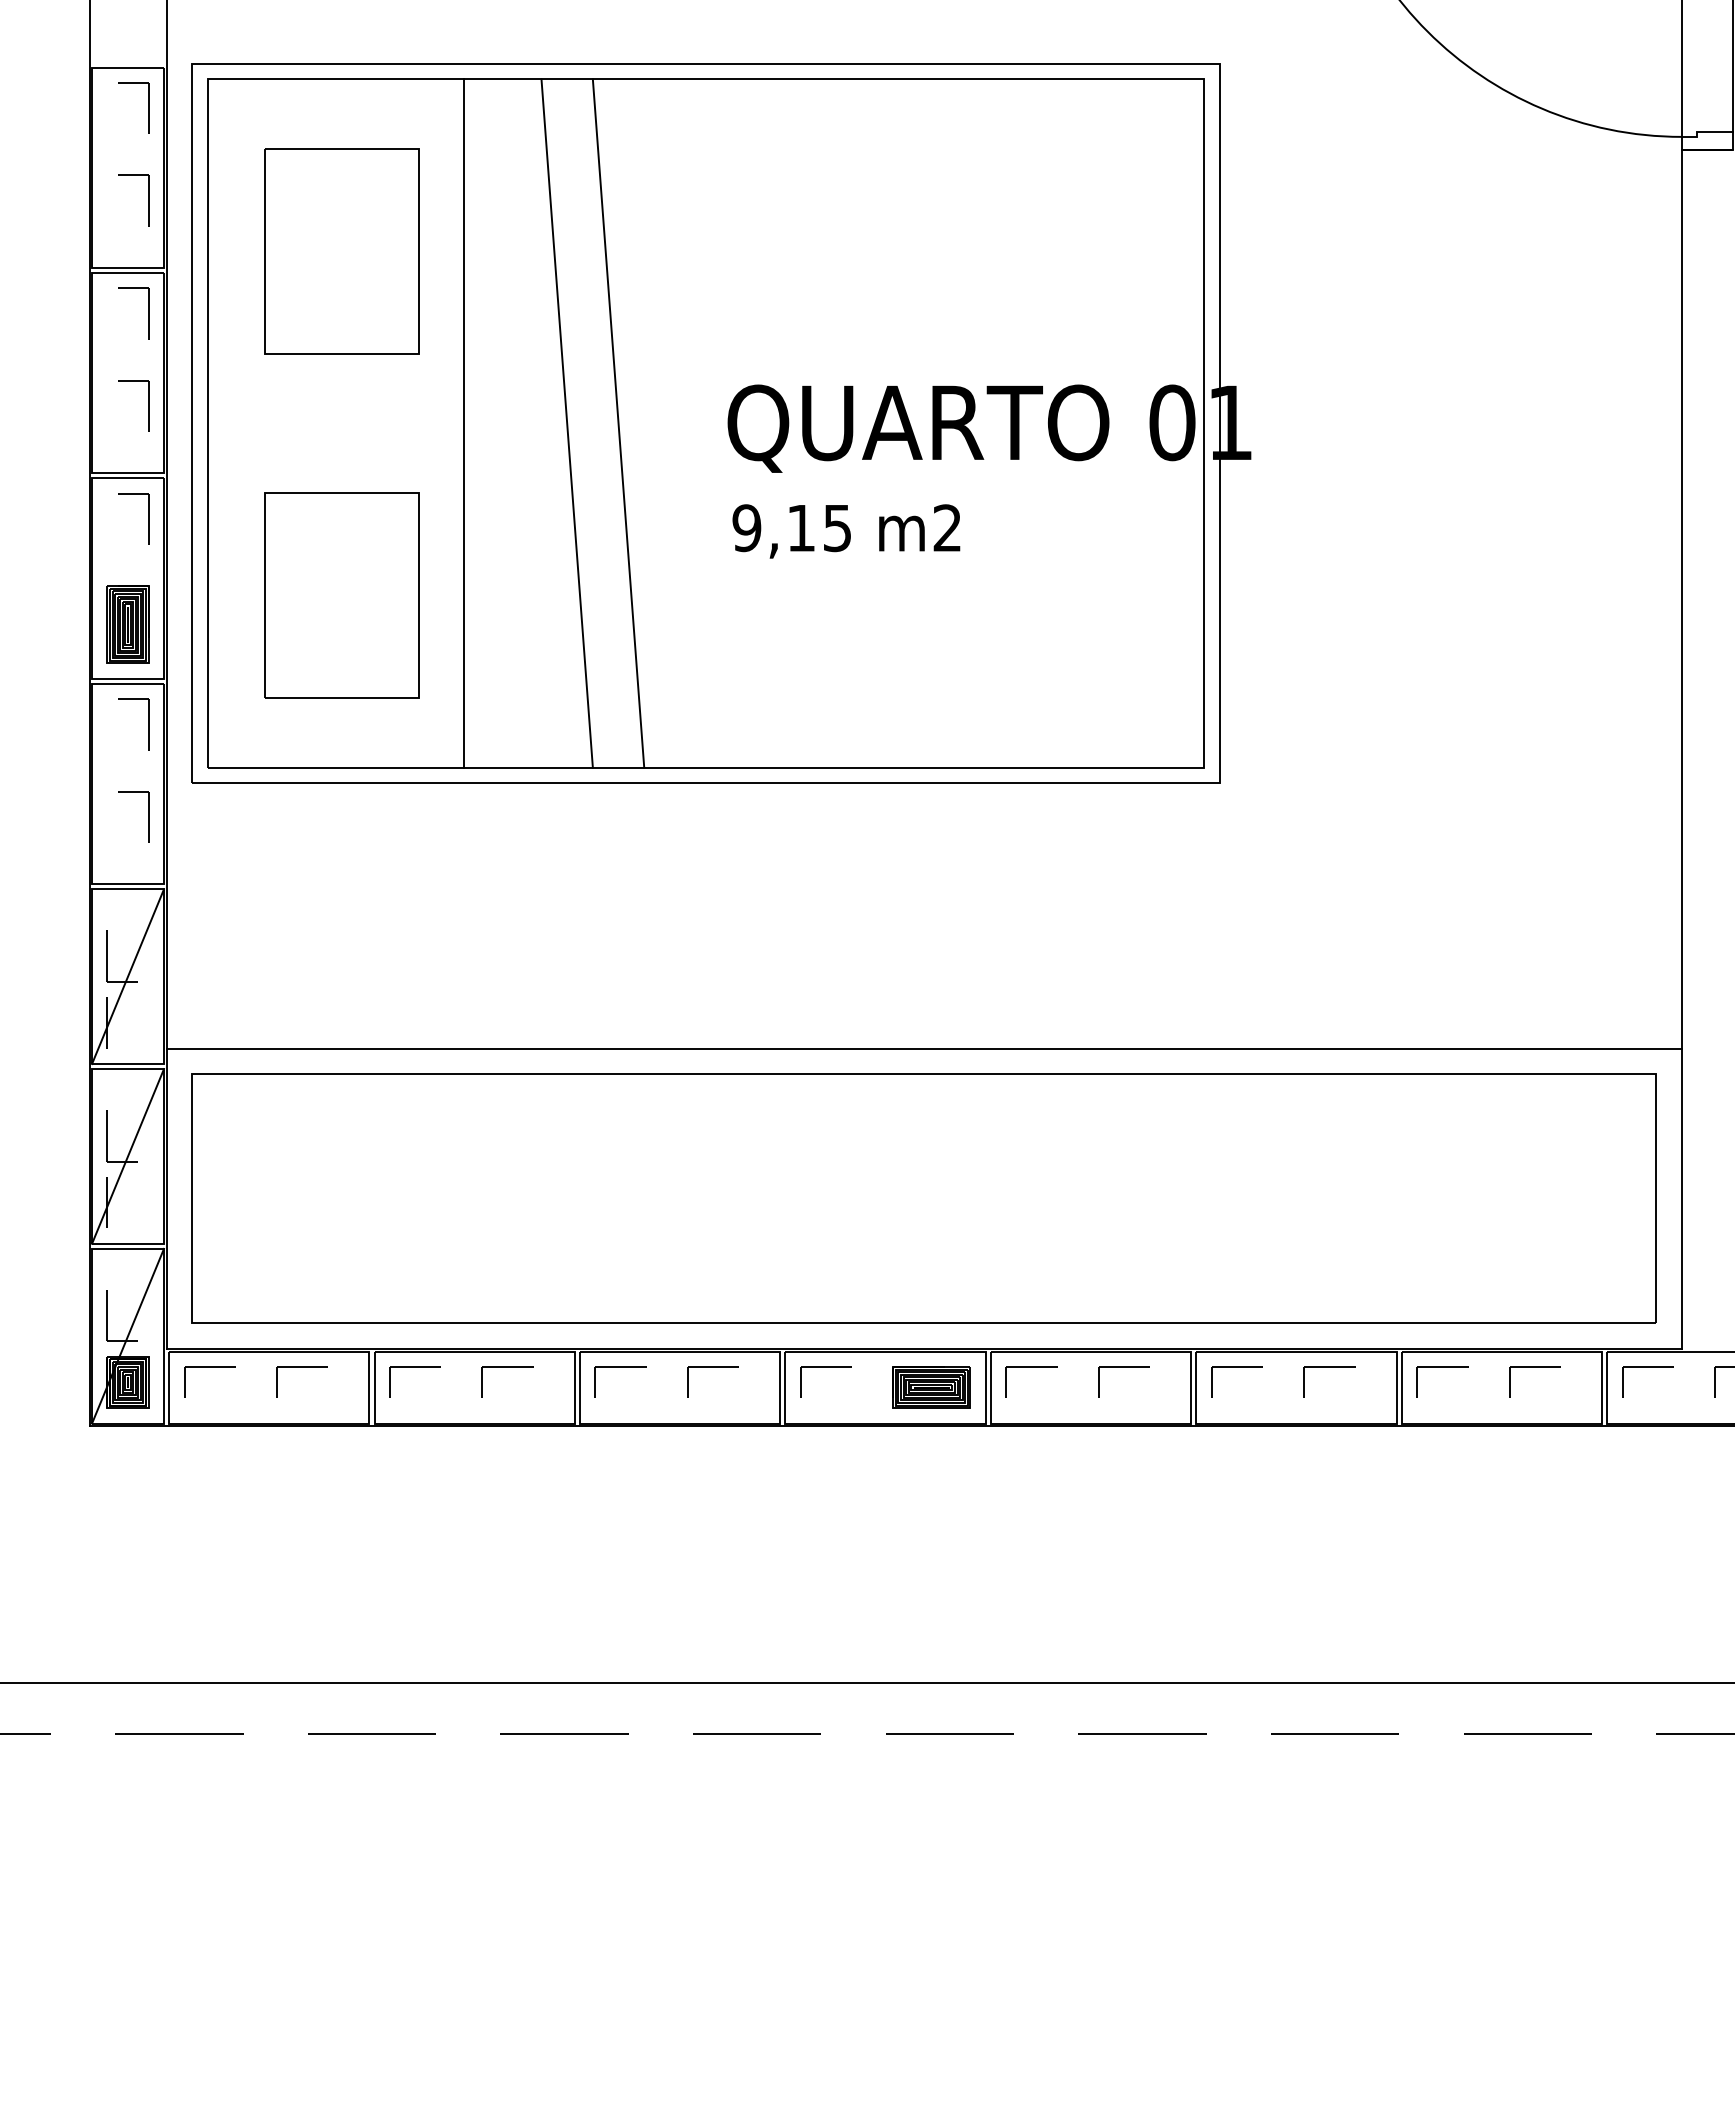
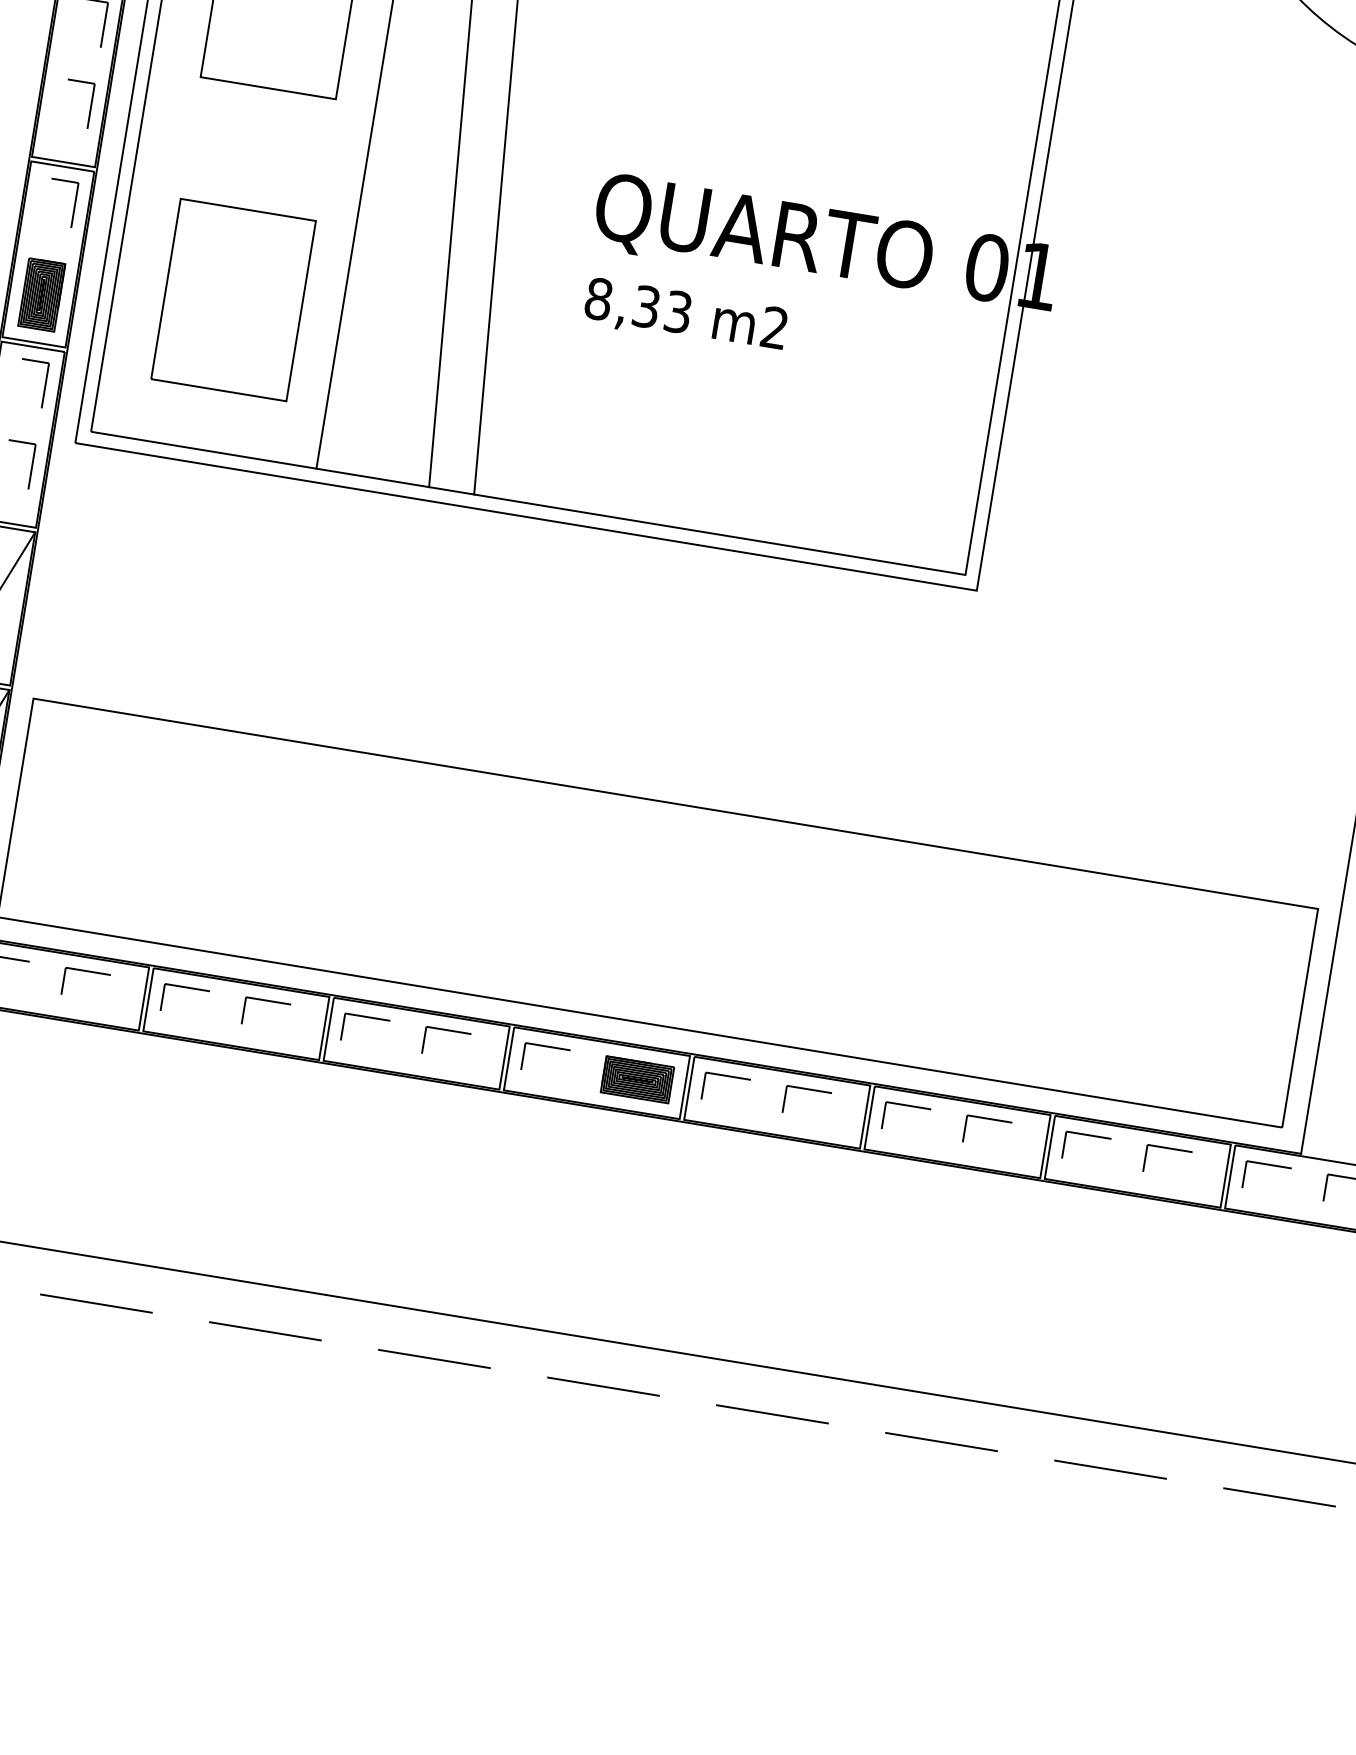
text: (791, 528) -> (637, 305), 9,15 -> 8,33
line: (923, 1048) -> (678, 781), removed

